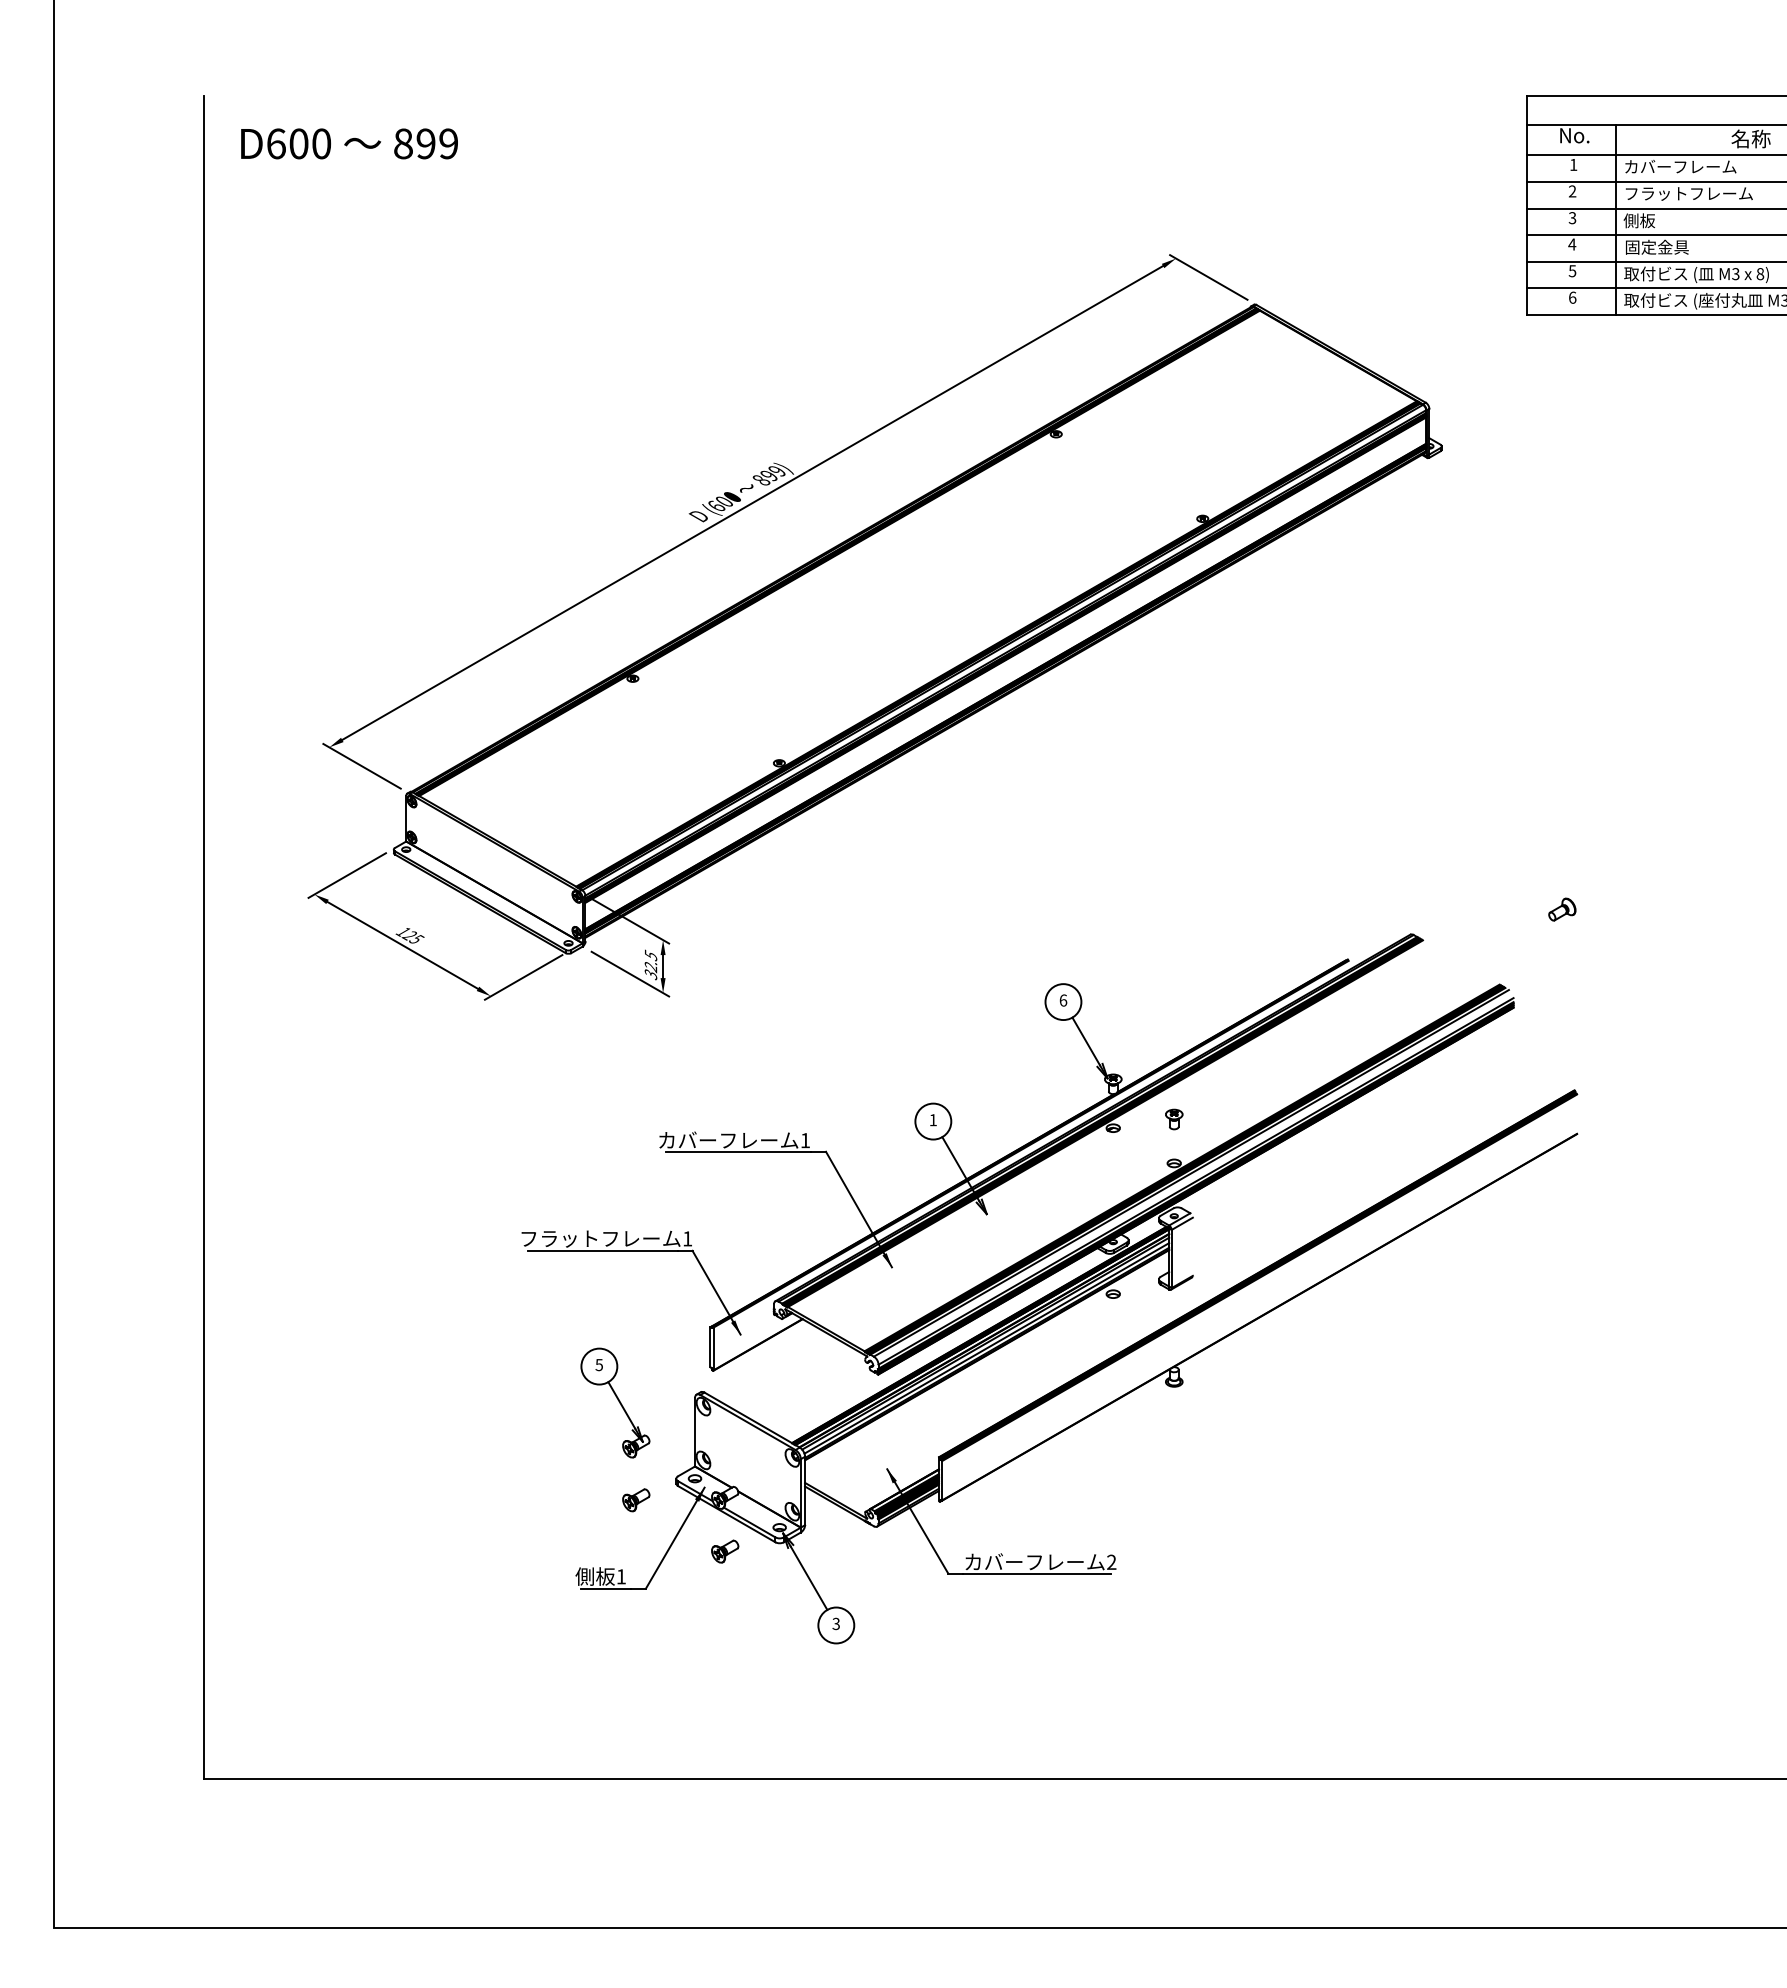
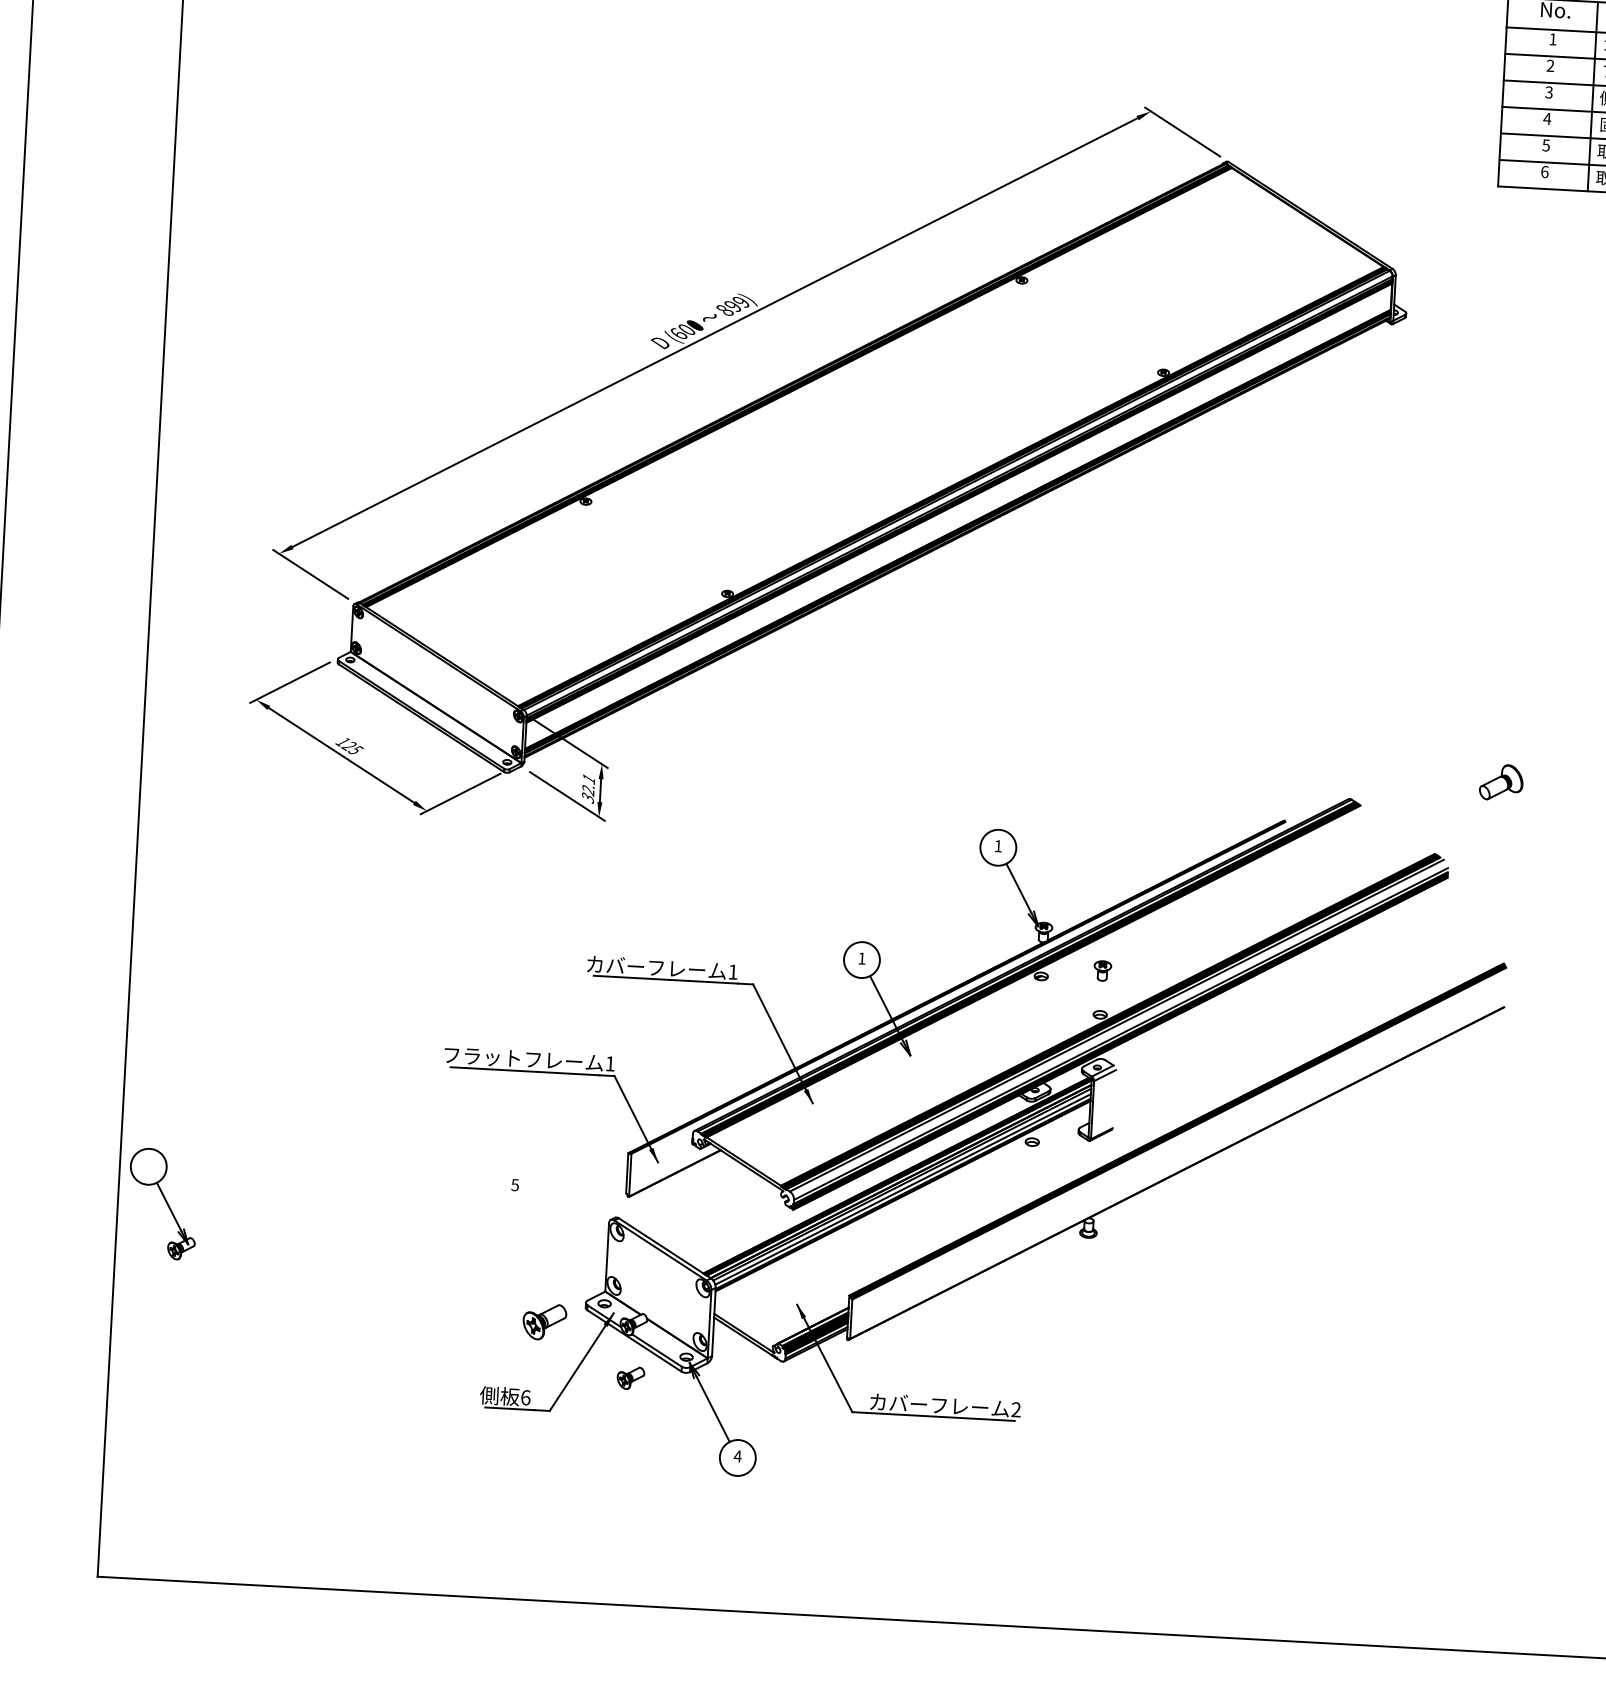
part: (1562, 909) -> (1501, 782), size x1.6
text: (651, 955) -> (589, 778), 32.5 -> 32.1
text: (1063, 1000) -> (998, 846), 6 -> 1
part: (615, 1402) -> (162, 1203), moved
part: (636, 1500) -> (545, 1322), size x1.6
text: (621, 1576) -> (525, 1397), 1 -> 6
text: (836, 1623) -> (738, 1456), 3 -> 4

